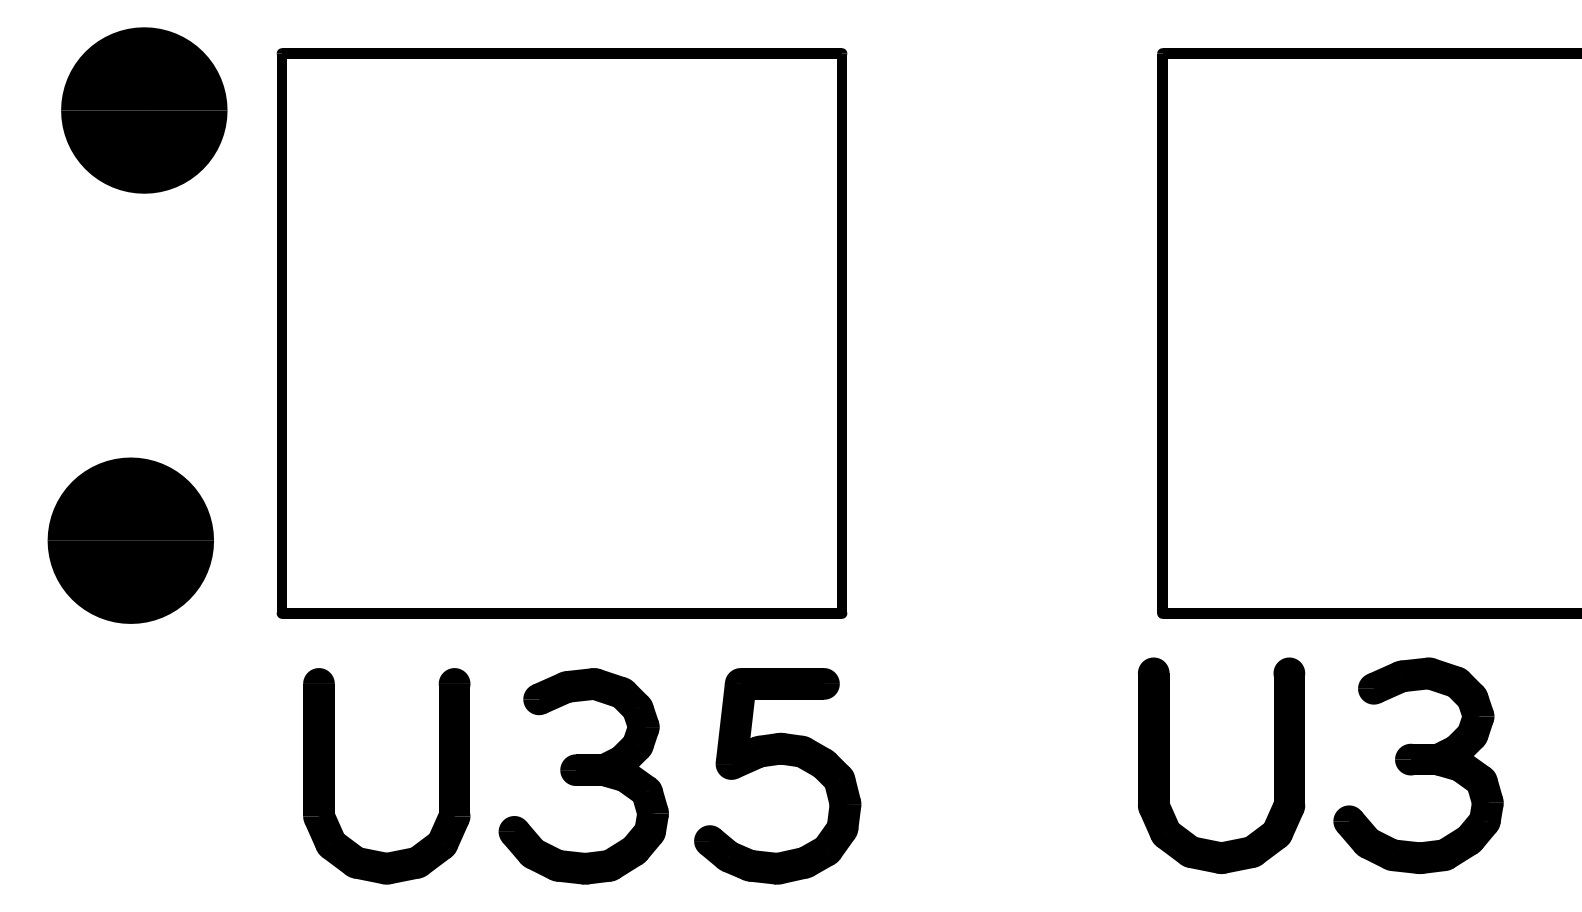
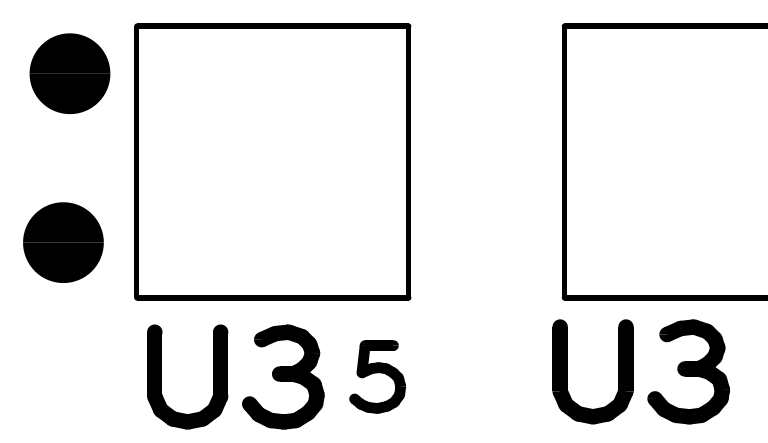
part: (143, 110) -> (69, 73), moved
part: (130, 540) -> (63, 242), moved
part: (777, 775) -> (377, 376), size x0.7

